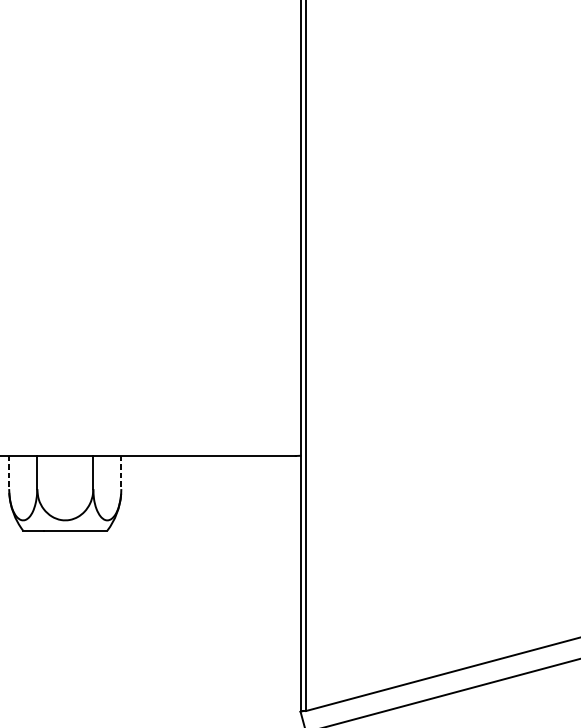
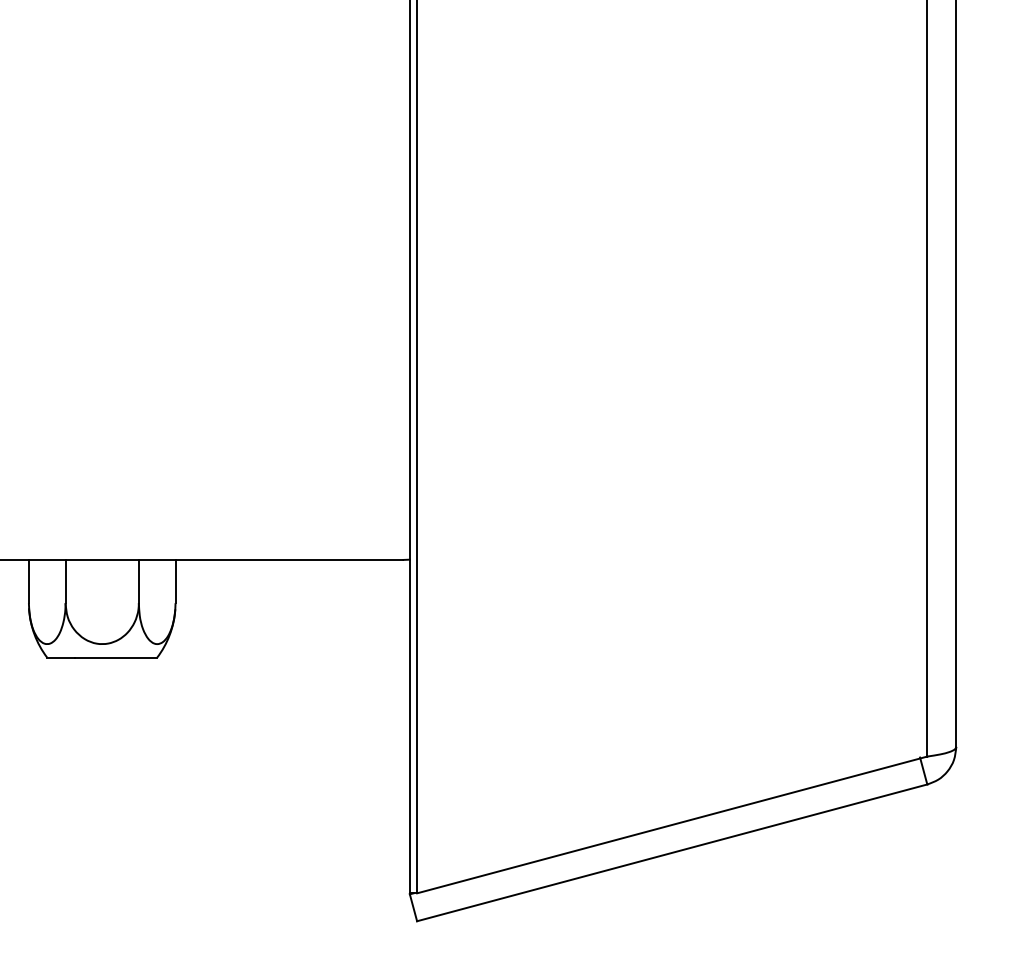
line: (8, 472) -> (28, 581), dashed -> solid
line: (121, 472) -> (175, 581), dashed -> solid

